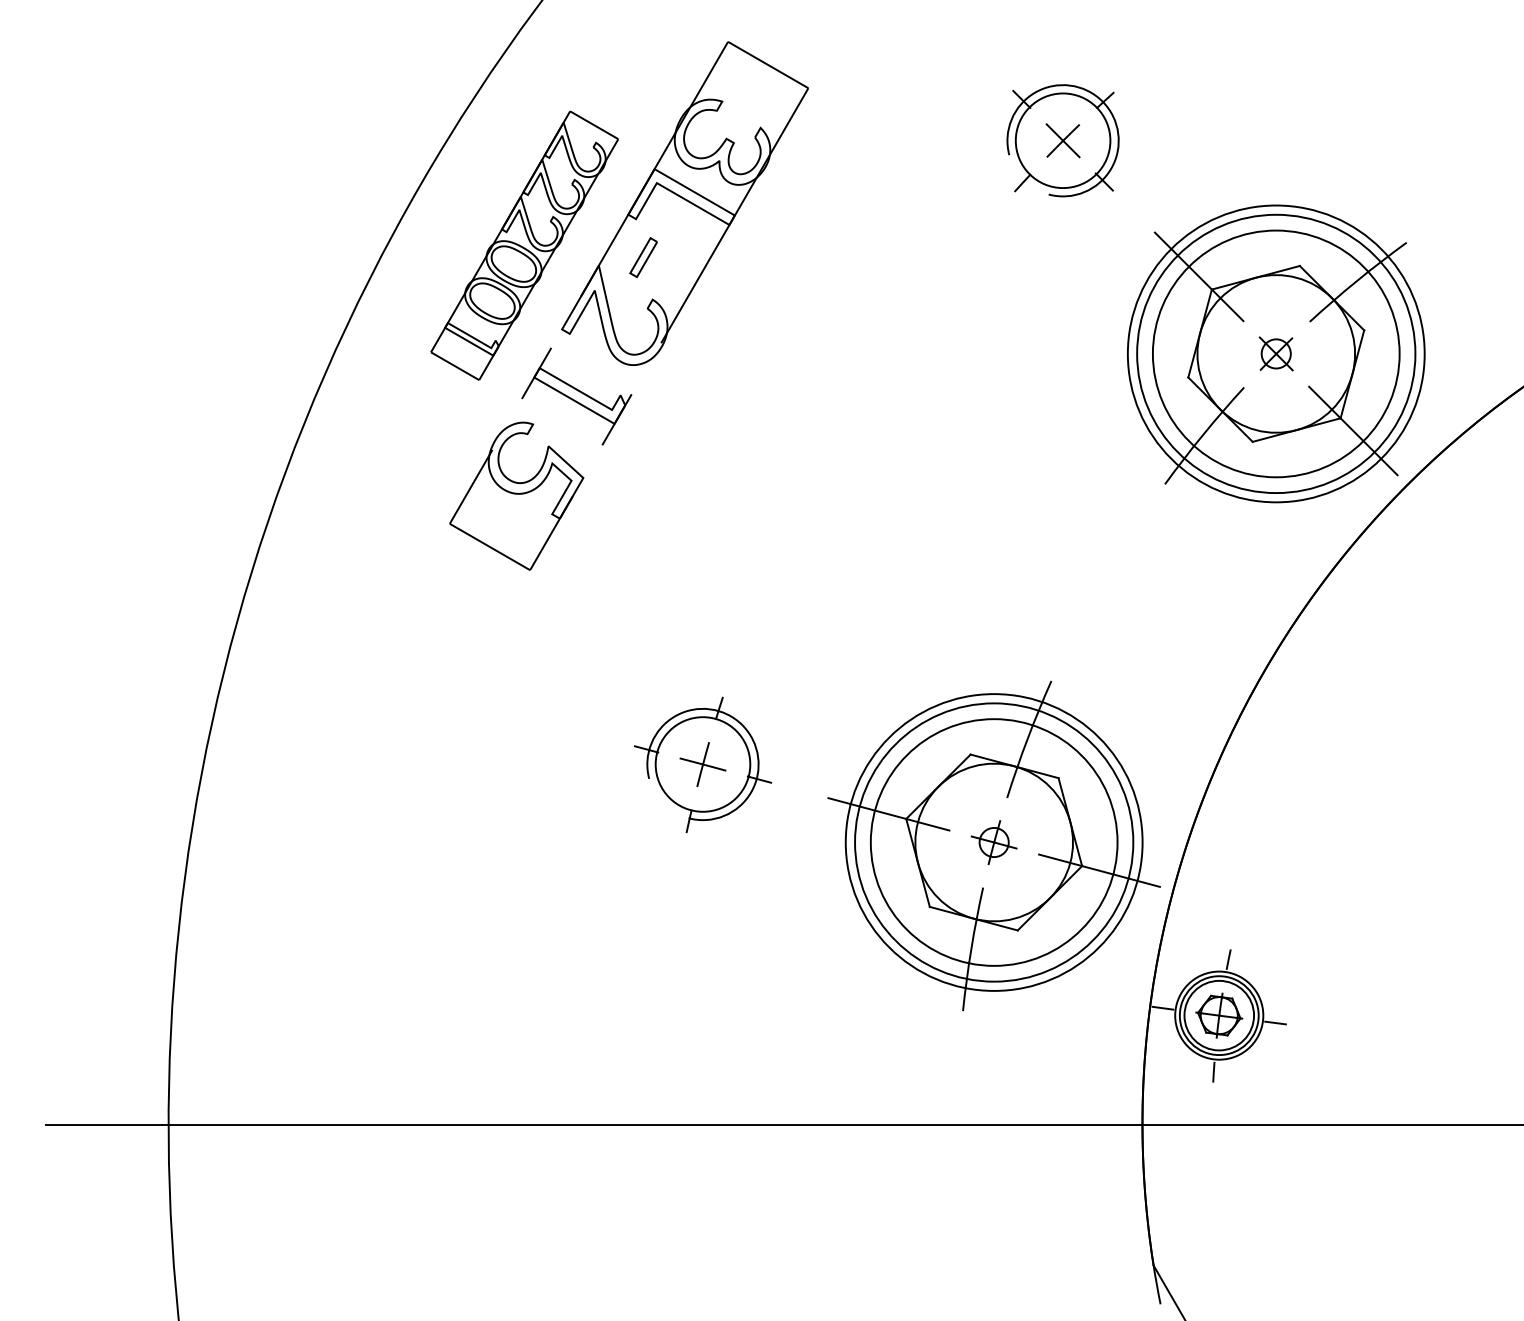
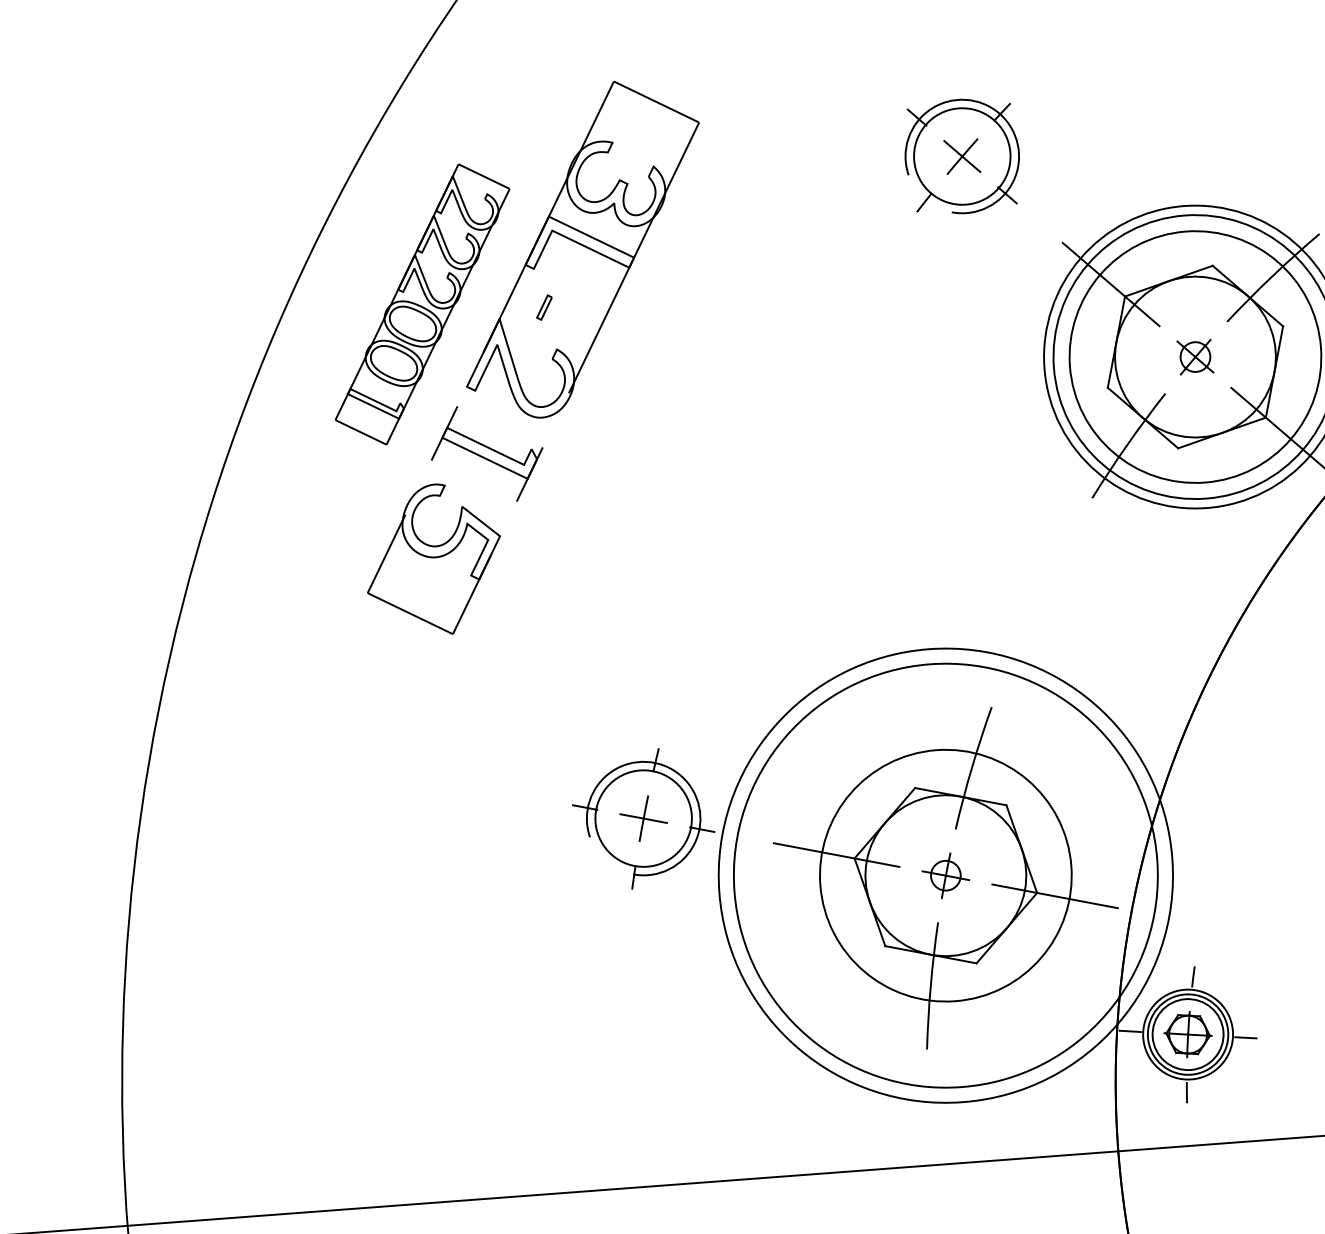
part: (643, 257) -> (544, 307), size x0.6
circle: (993, 842) -> (945, 875), size x1.4
circle: (994, 842) -> (946, 875), size x1.6

